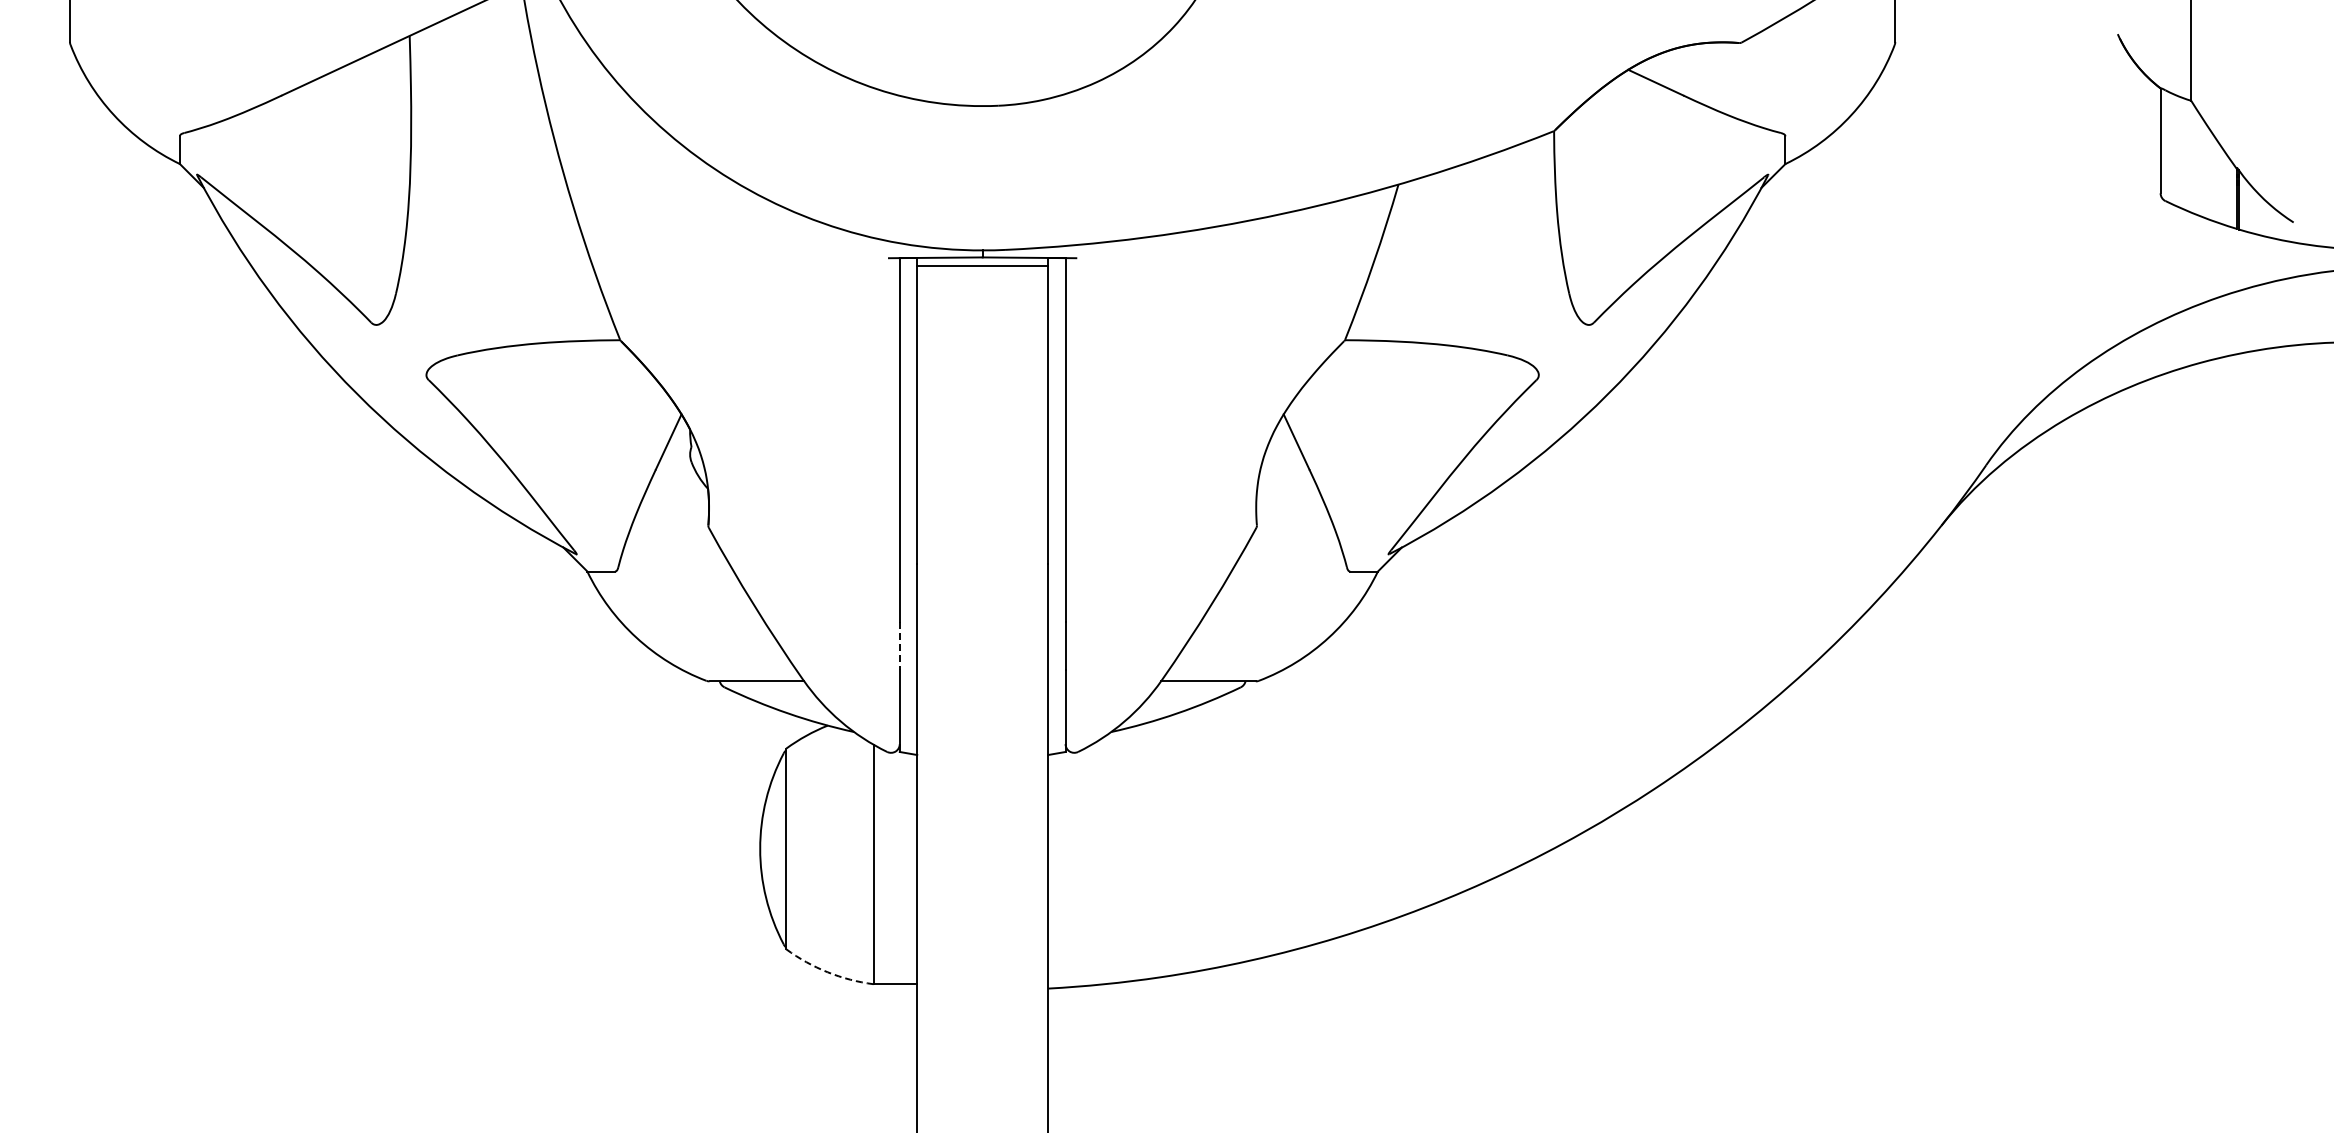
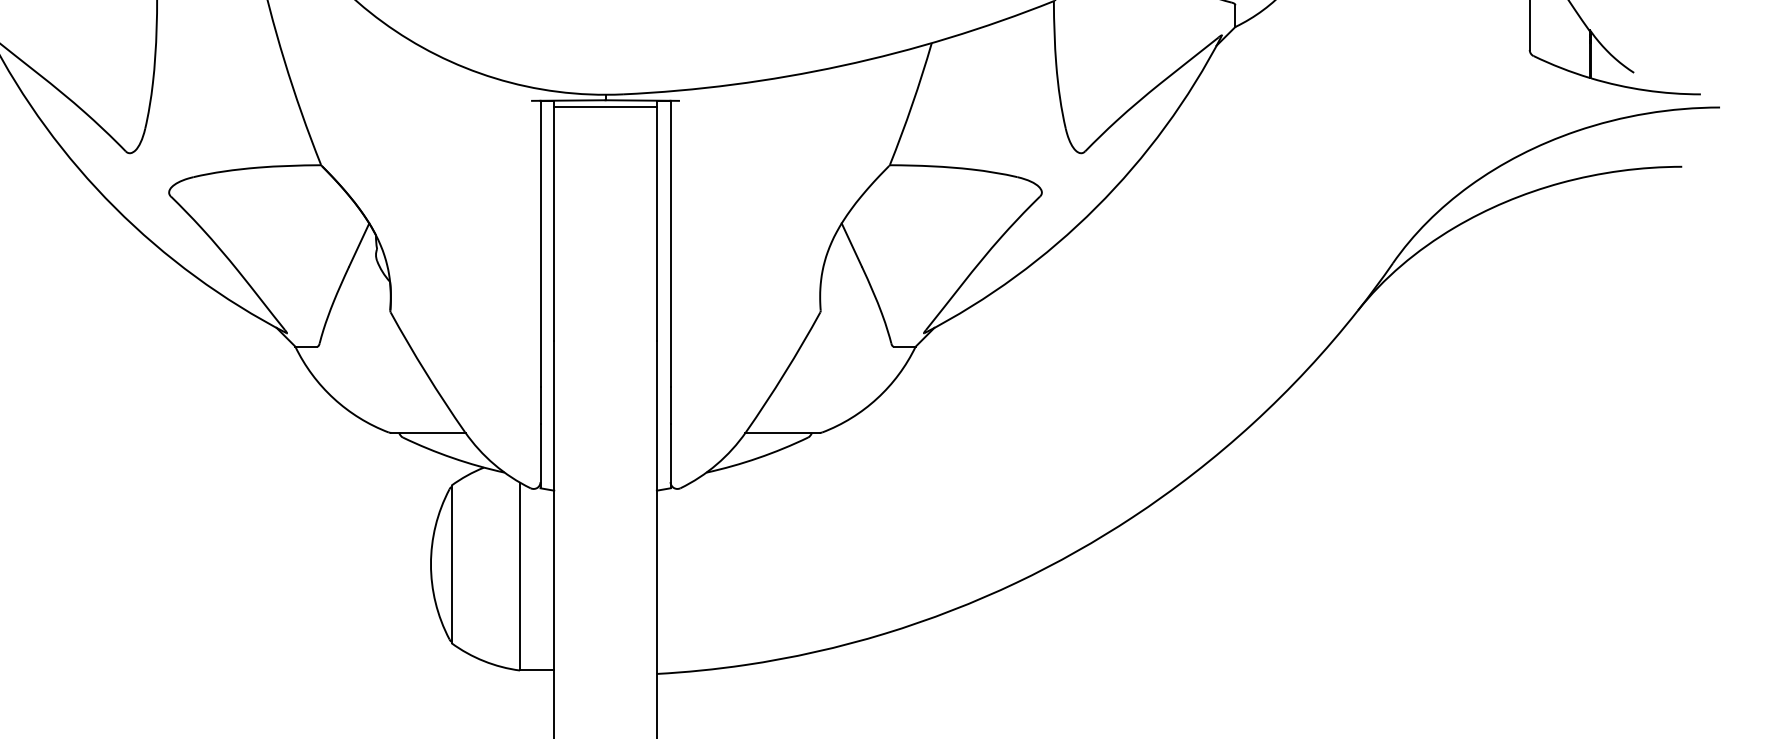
line: (899, 646) -> (540, 405), dashed -> solid
arc: (827, 972) -> (483, 661), dashed -> solid

